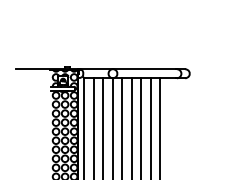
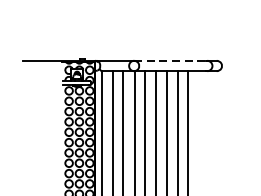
line: (144, 69) -> (170, 61), solid -> dashed

